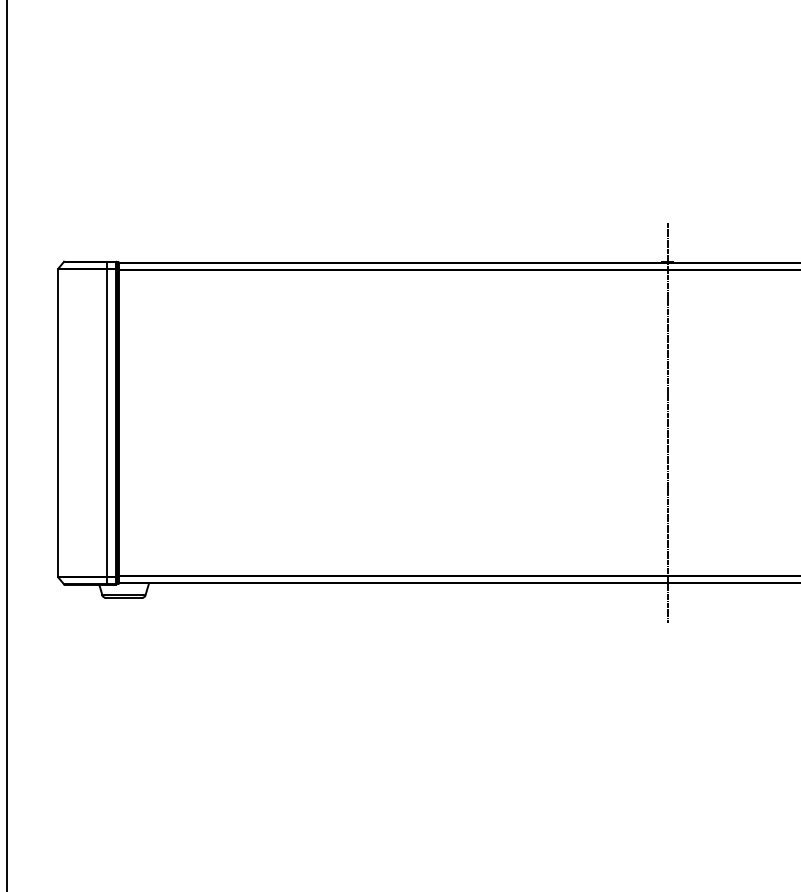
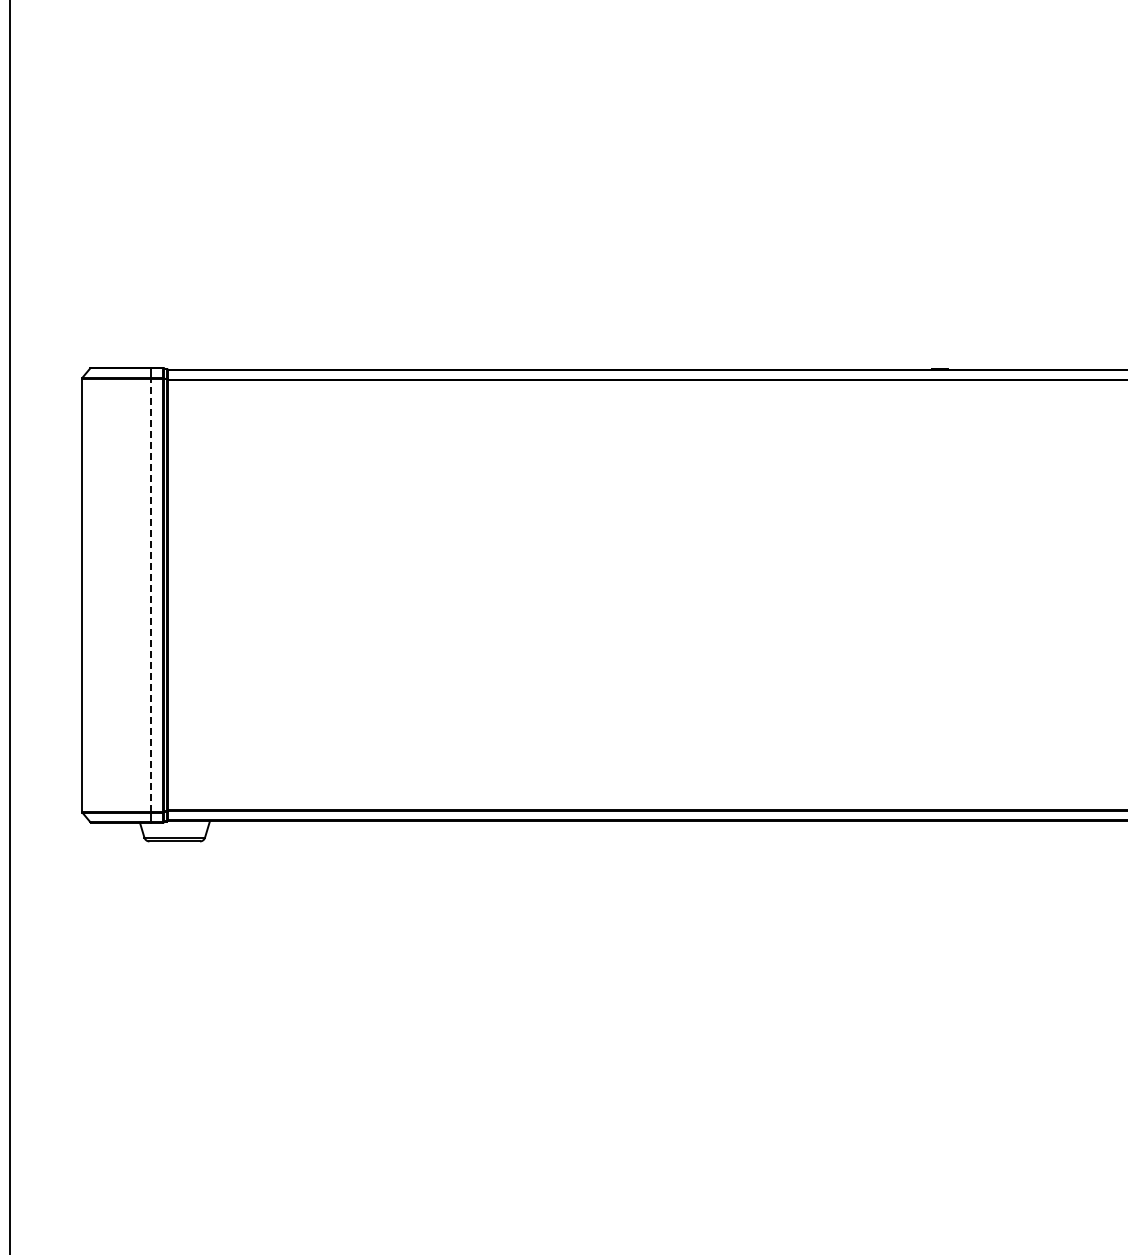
line: (667, 422) -> (939, 594), removed
line: (106, 423) -> (150, 595), solid -> dashed

